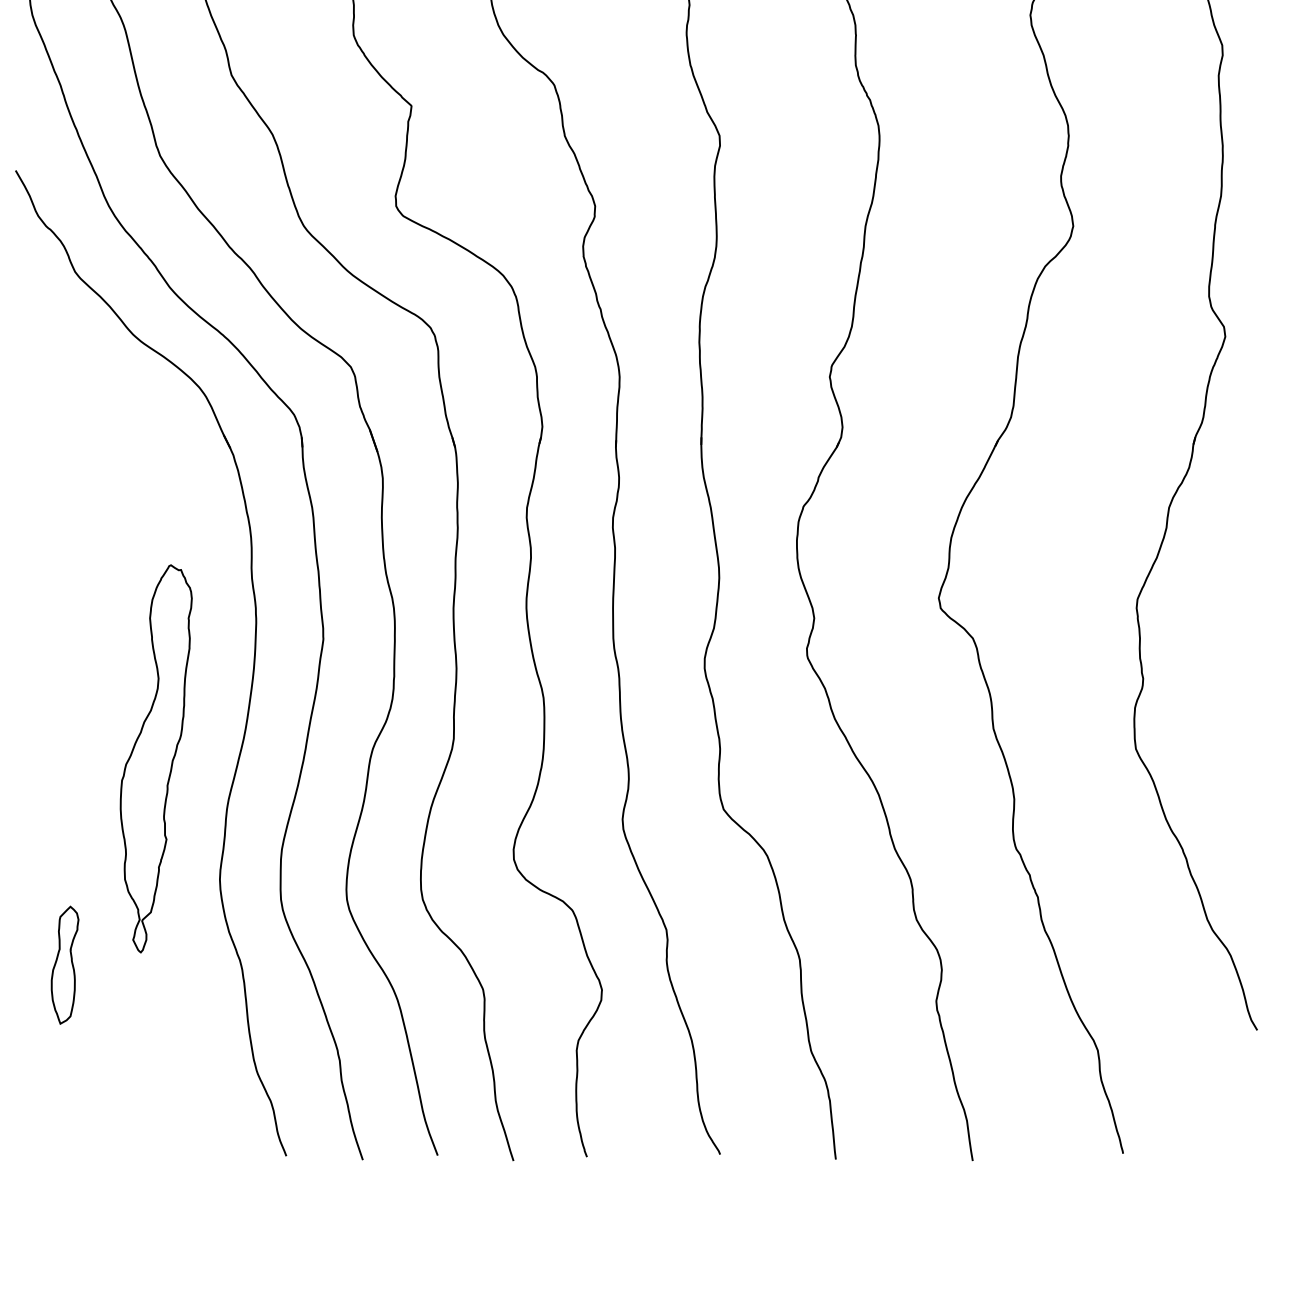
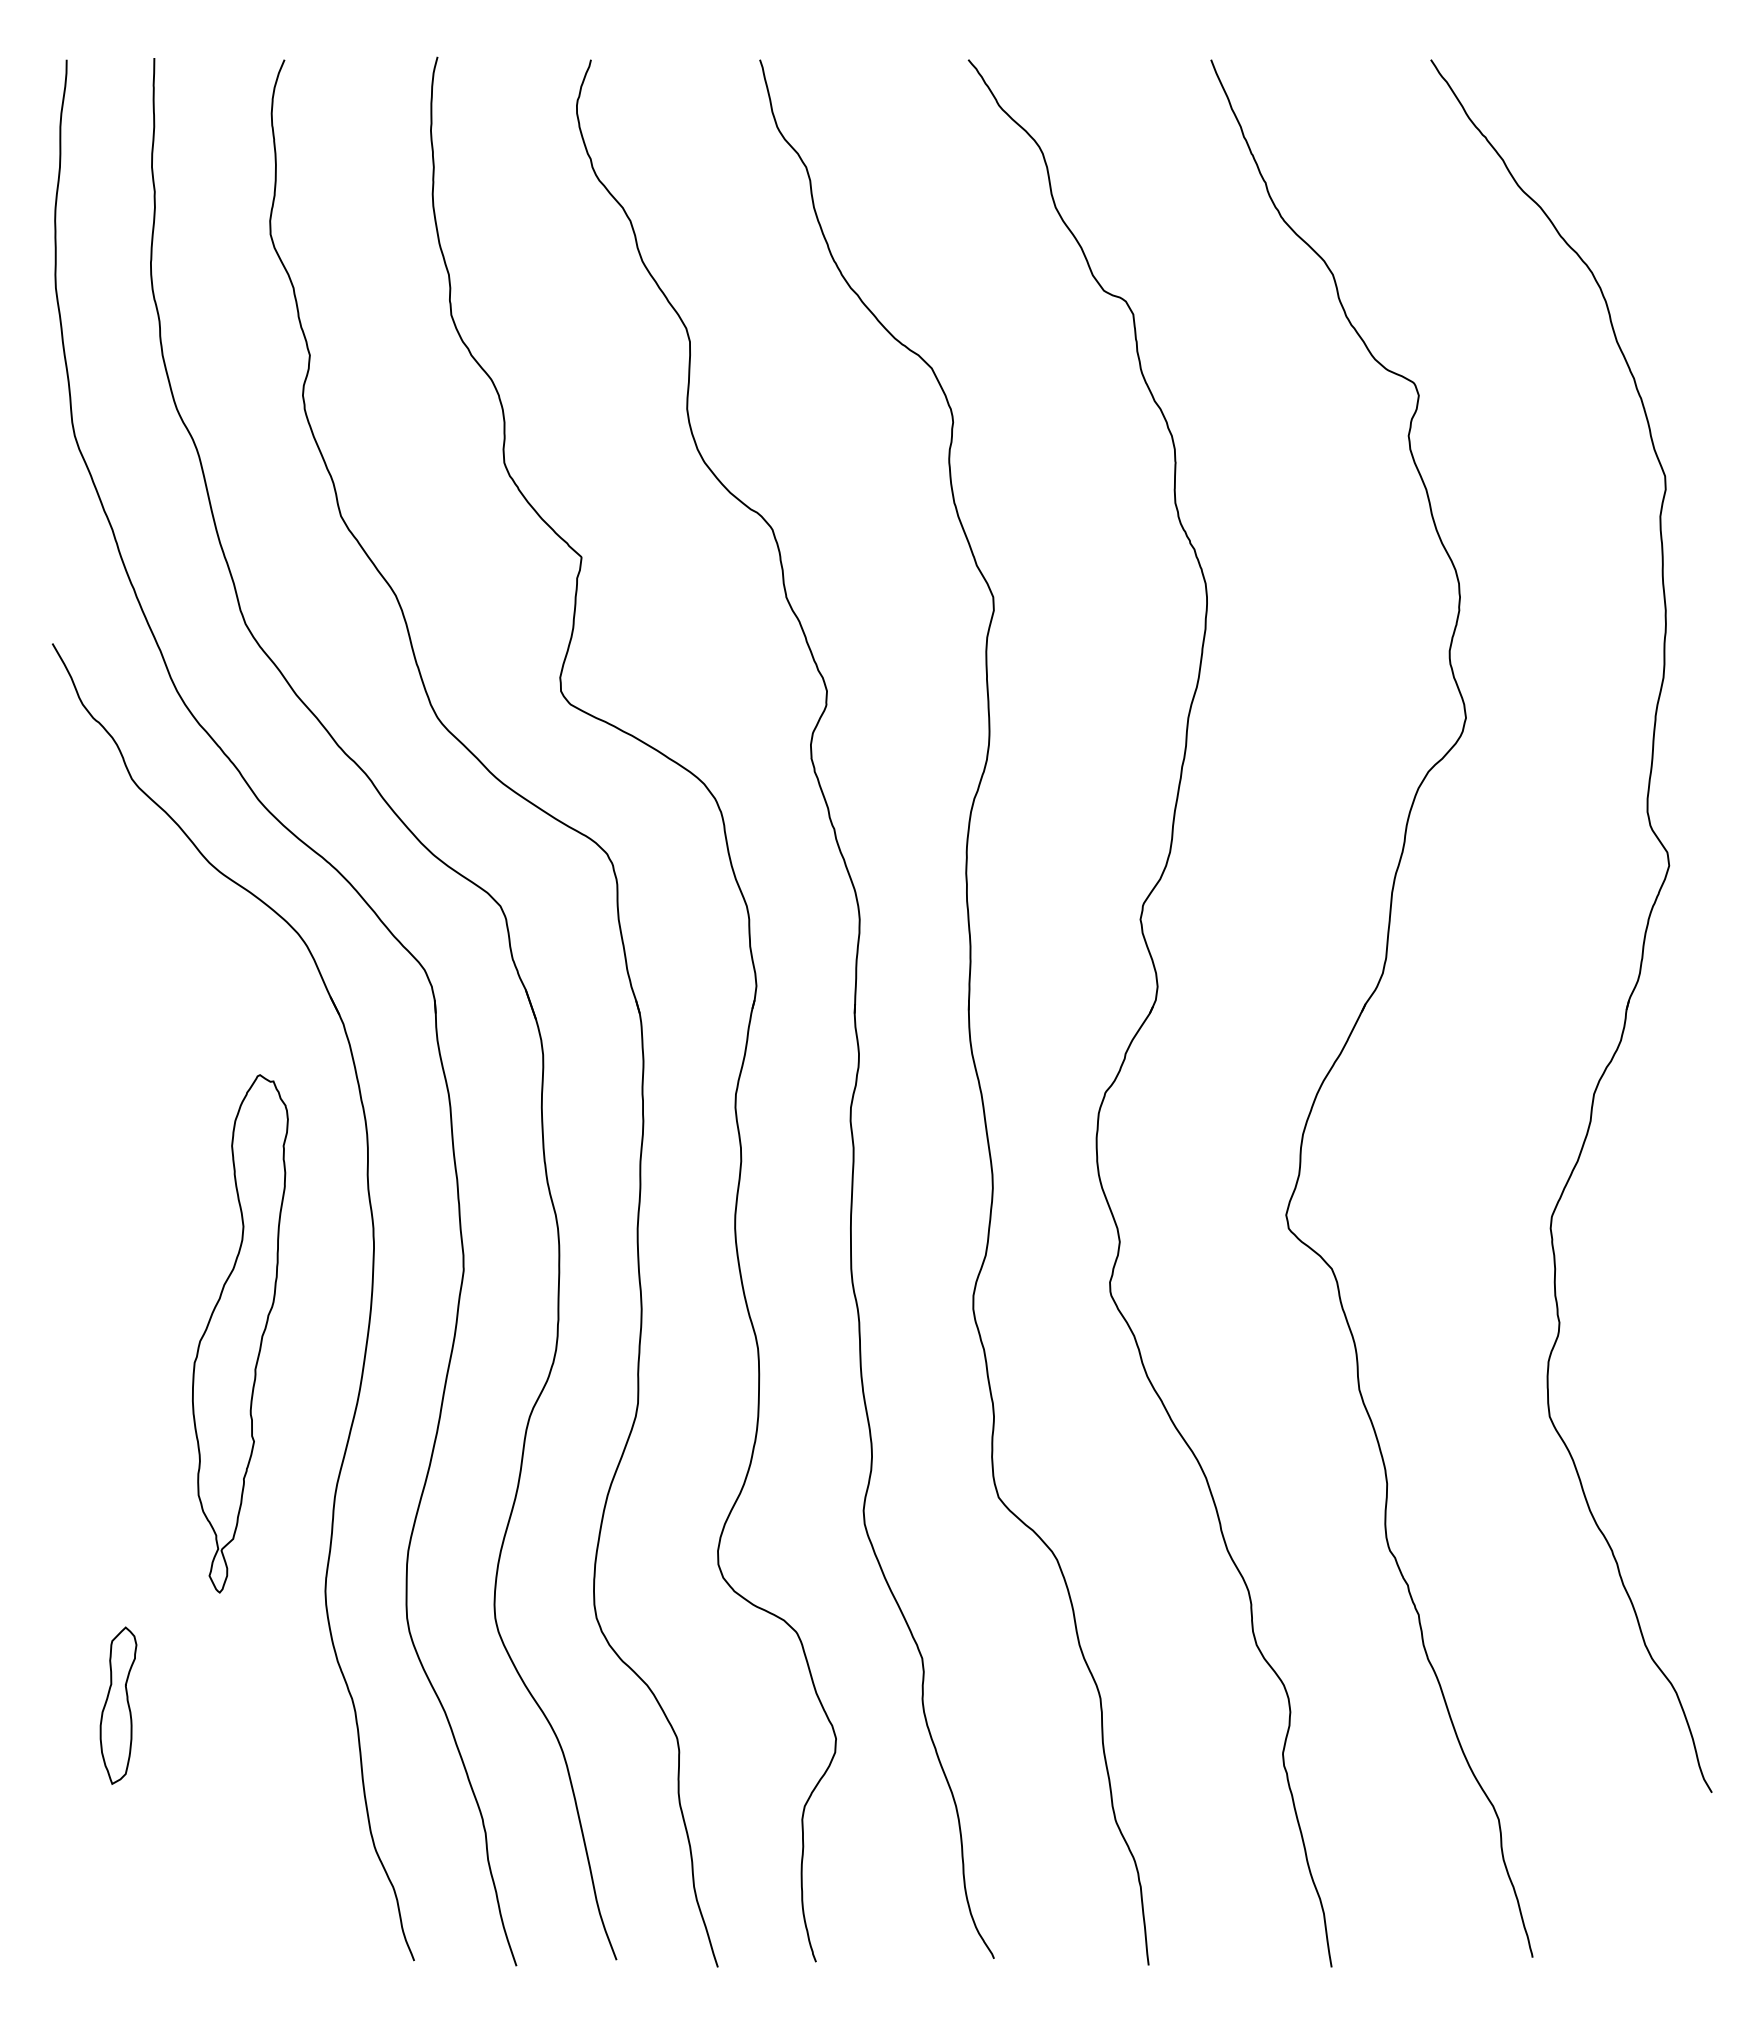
part: (156, 758) -> (240, 1333), moved

